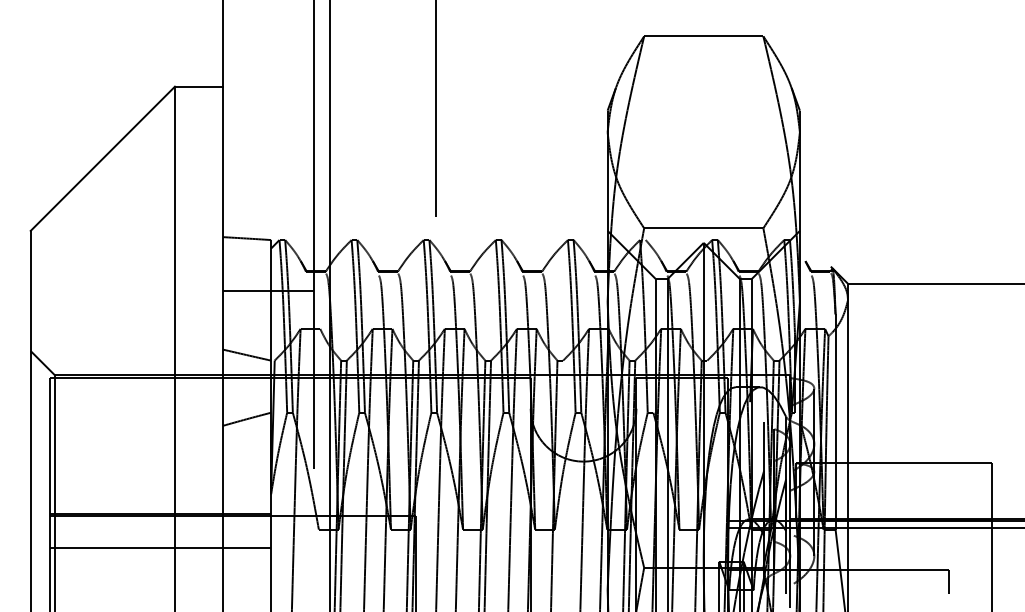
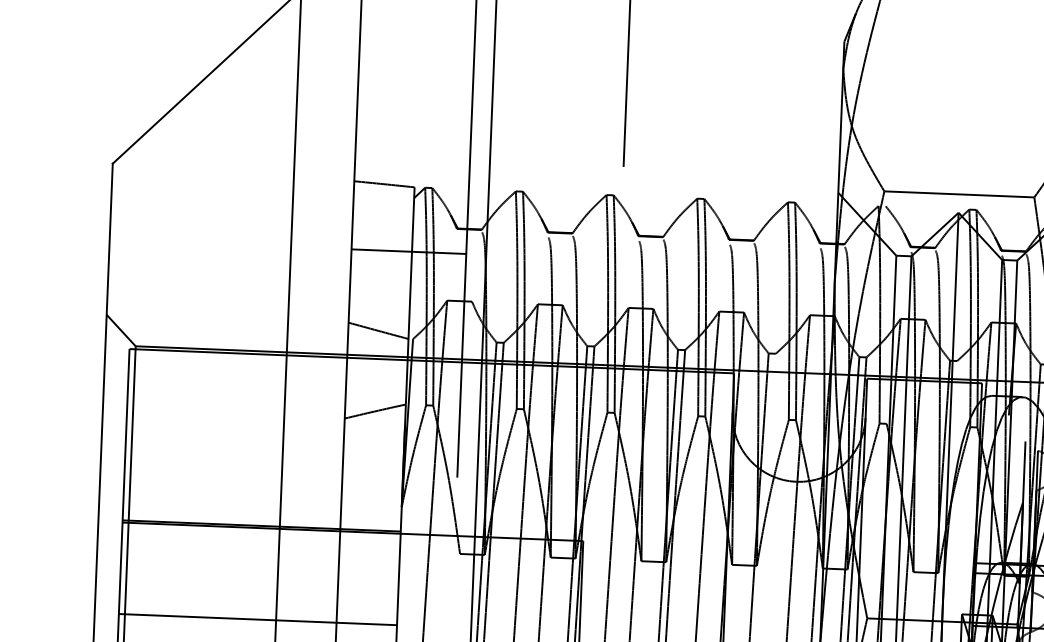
line: (160, 548) -> (257, 619), moved

